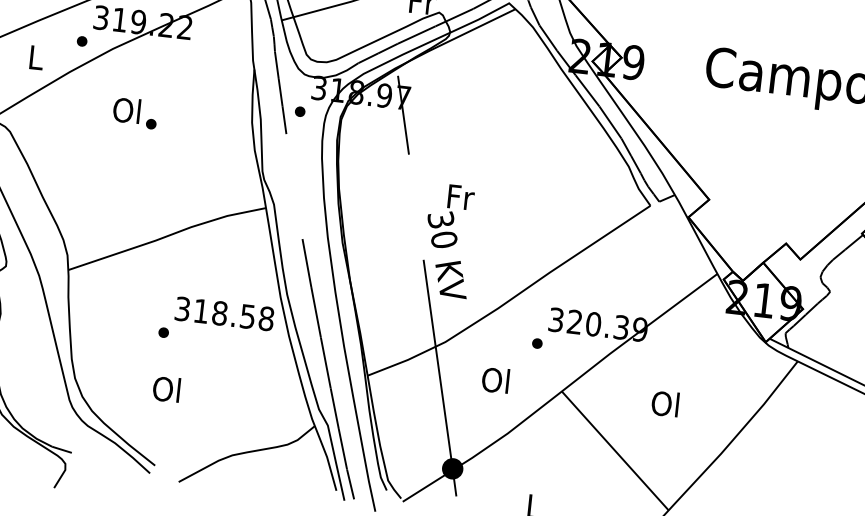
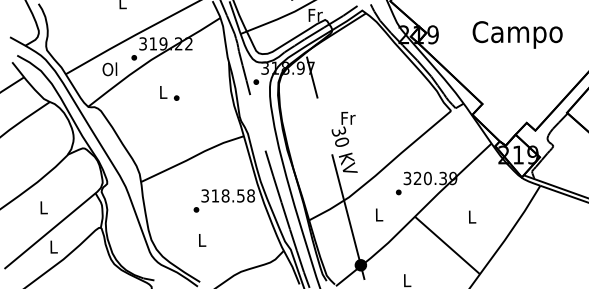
text: (34, 57) -> (109, 69), L -> Ol
text: (126, 110) -> (162, 92), Ol -> L
text: (495, 379) -> (378, 214), Ol -> L
text: (166, 389) -> (201, 240), Ol -> L
text: (665, 403) -> (471, 216), Ol -> L

